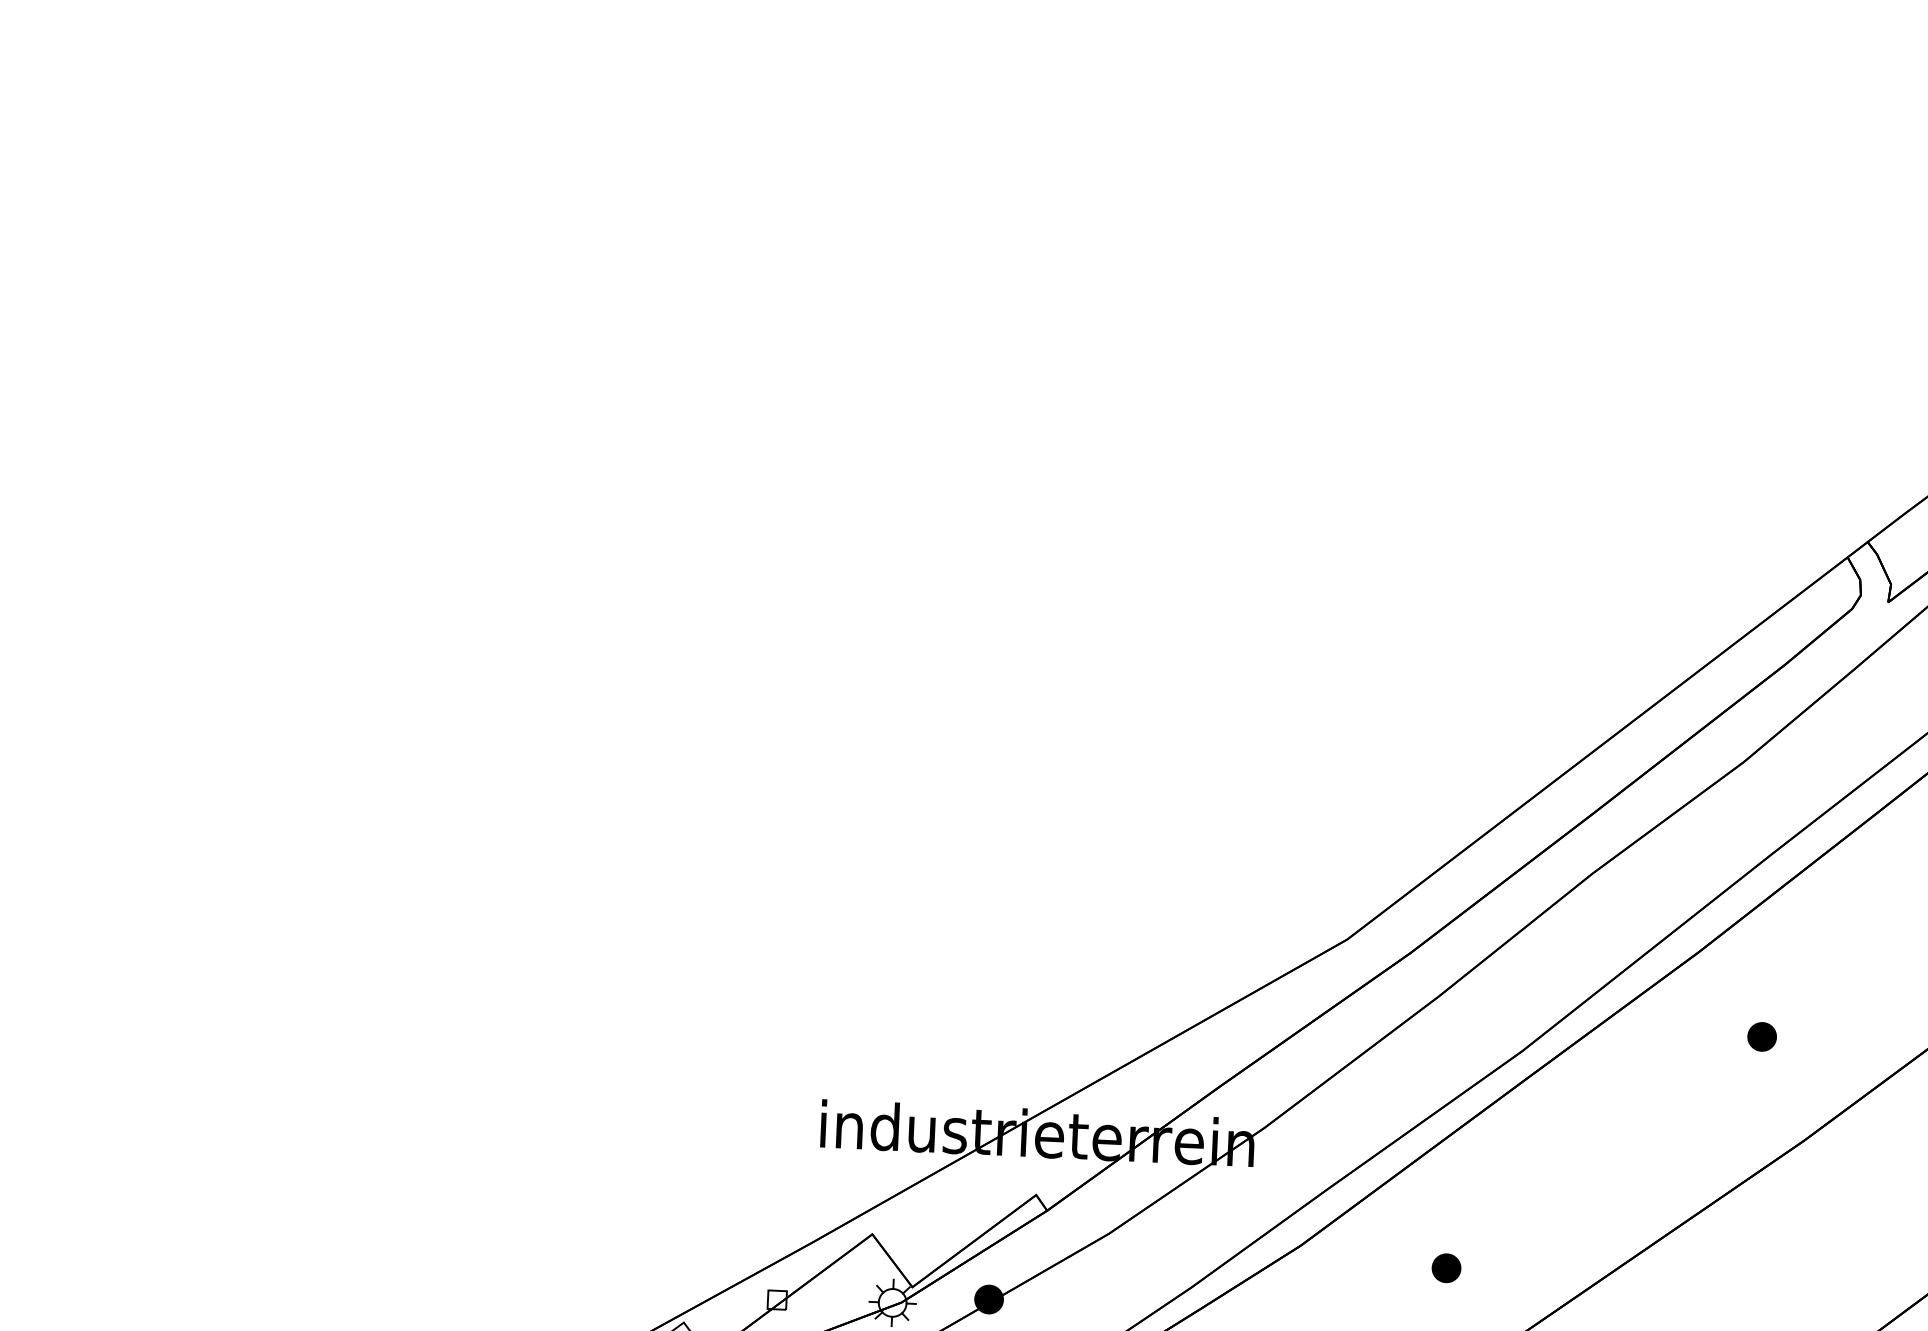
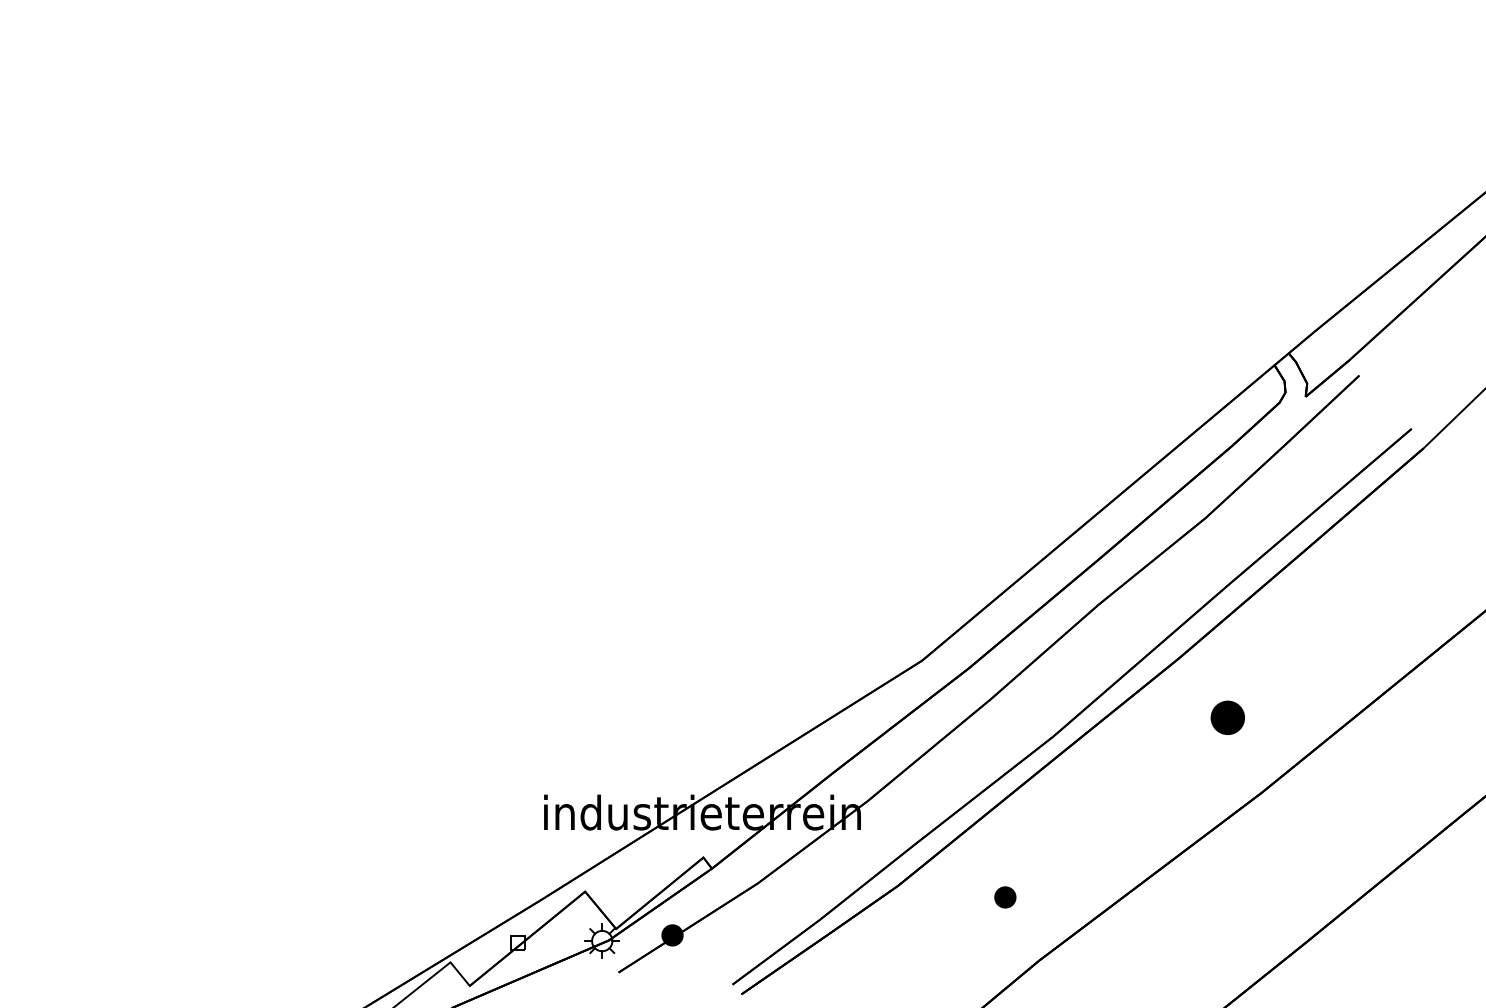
part: (1762, 1037) -> (1228, 718), size x1.6

